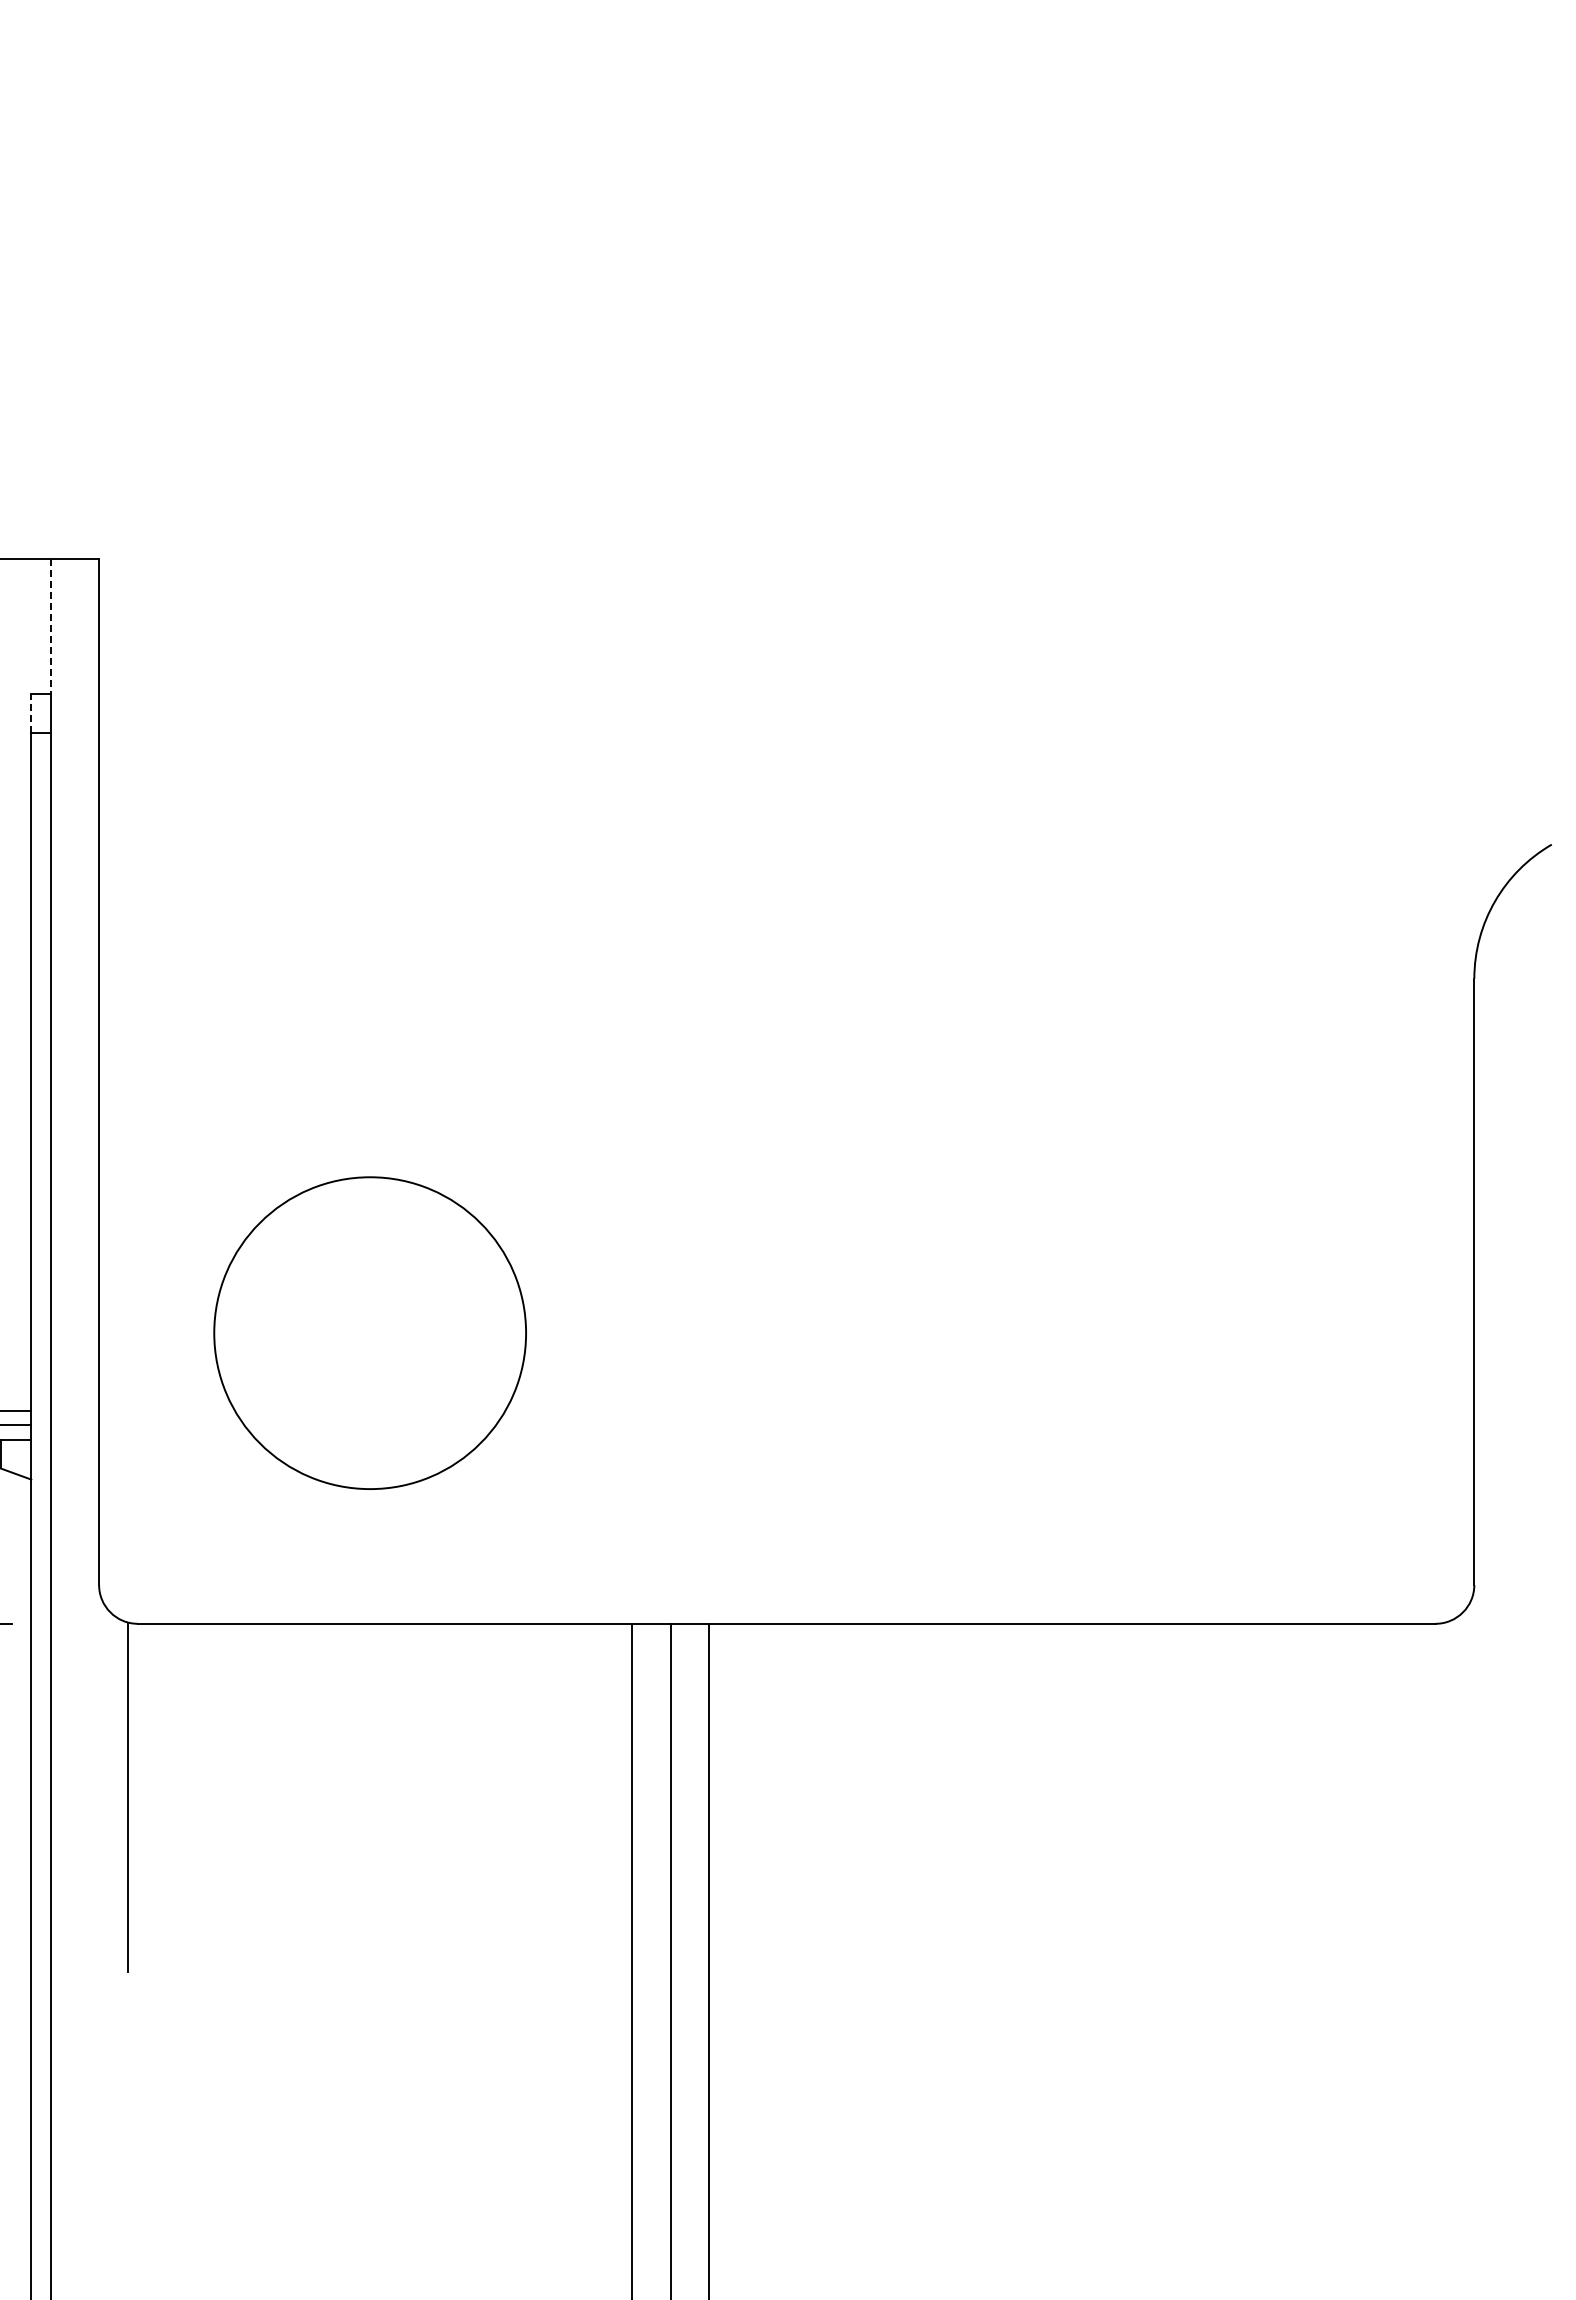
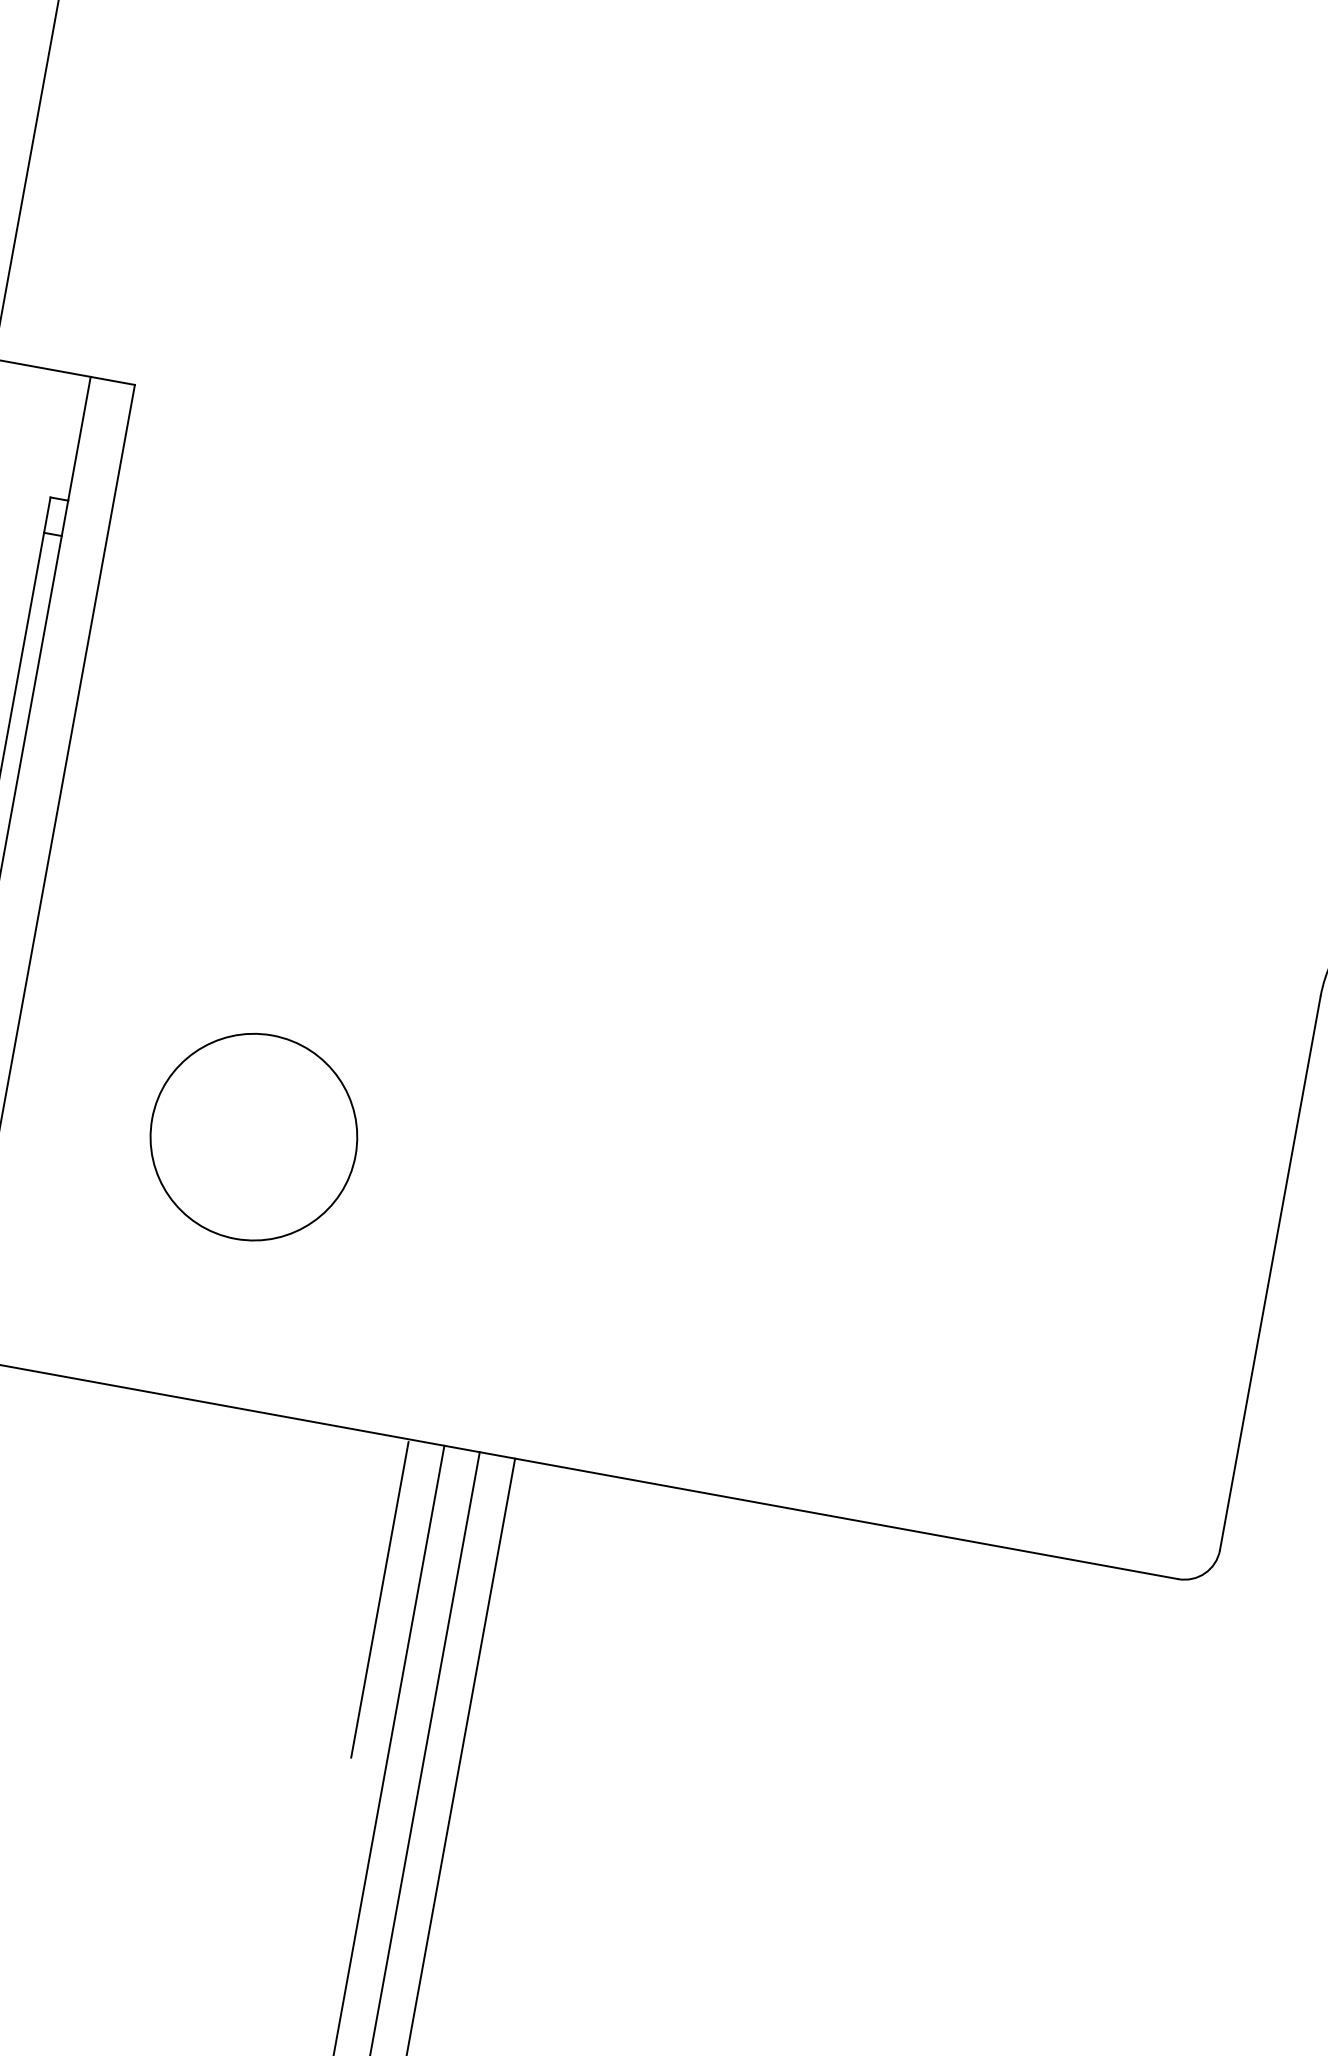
line: (50, 626) -> (79, 438), dashed -> solid
line: (31, 712) -> (47, 514), dashed -> solid
circle: (370, 1333) -> (254, 1137), size x0.71
line: (593, 1799) -> (380, 1599), added

